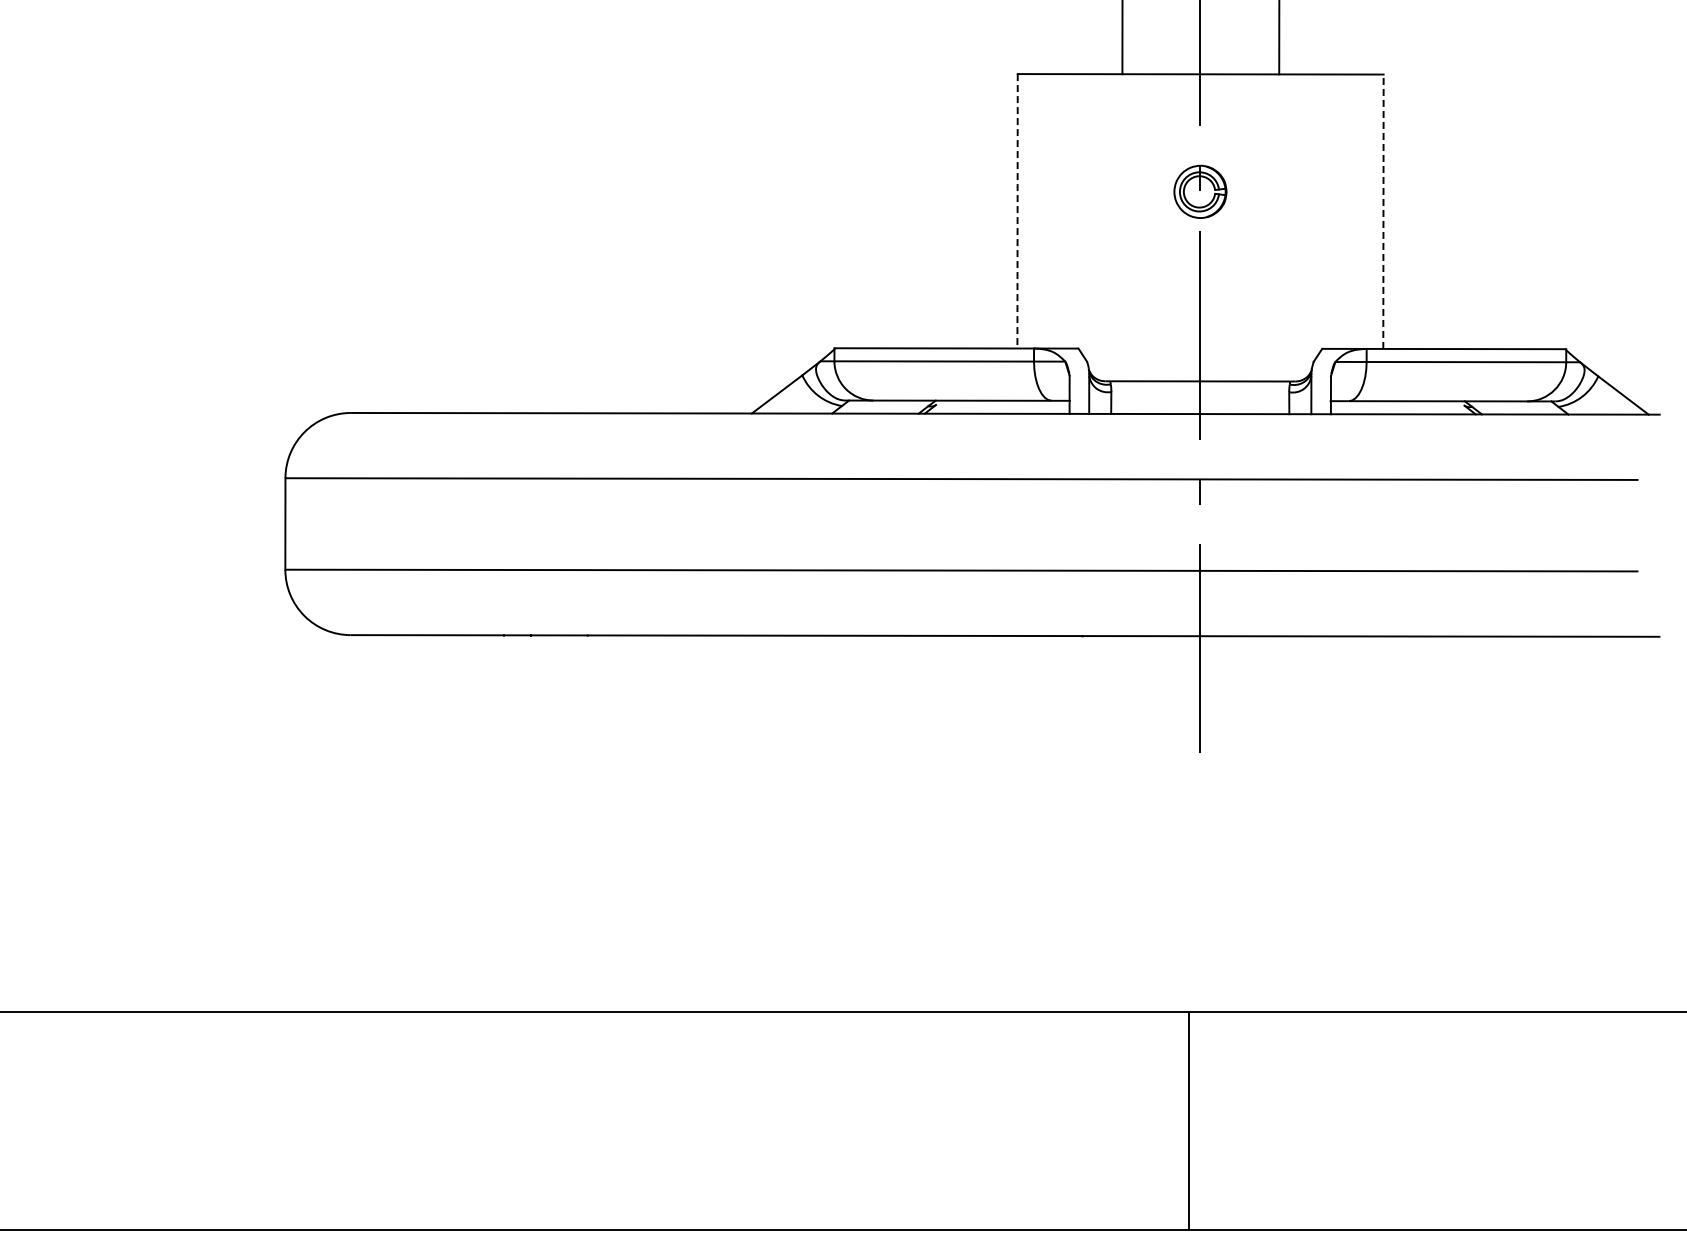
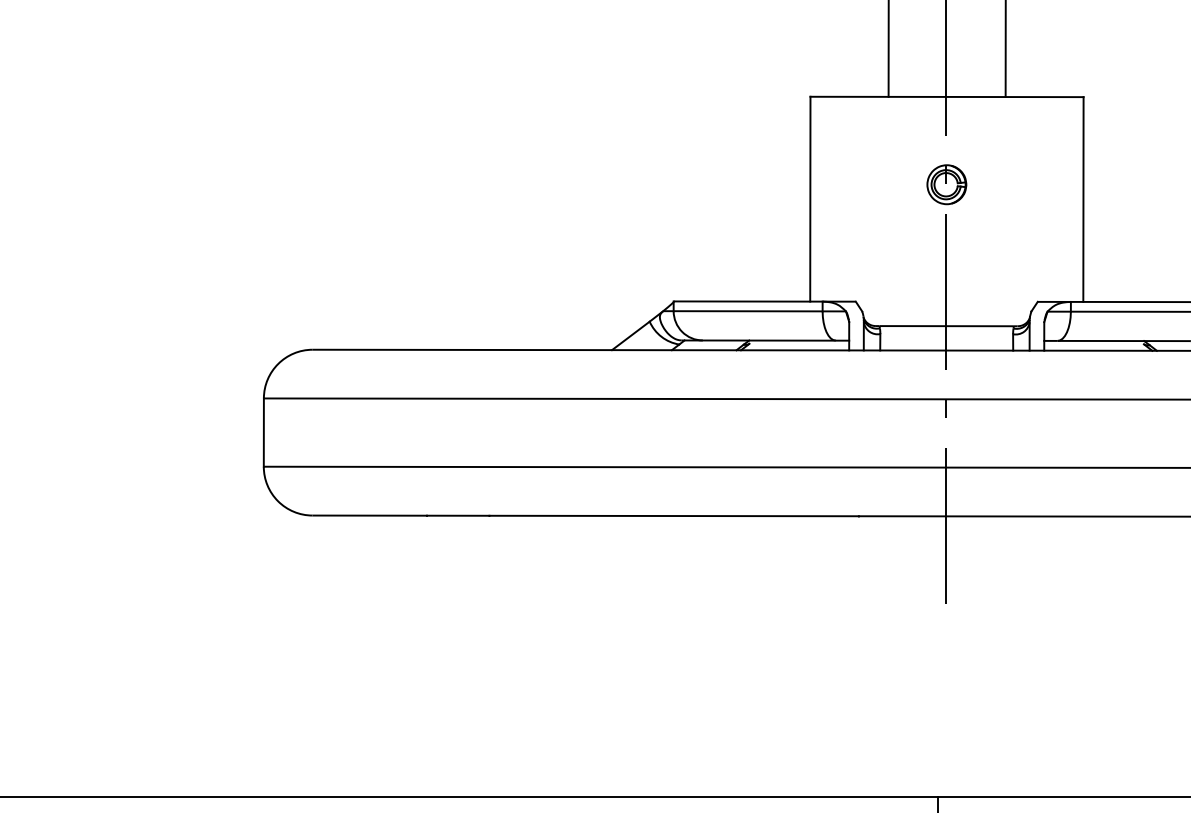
line: (1017, 211) -> (810, 199), dashed -> solid
line: (1383, 211) -> (1083, 199), dashed -> solid

